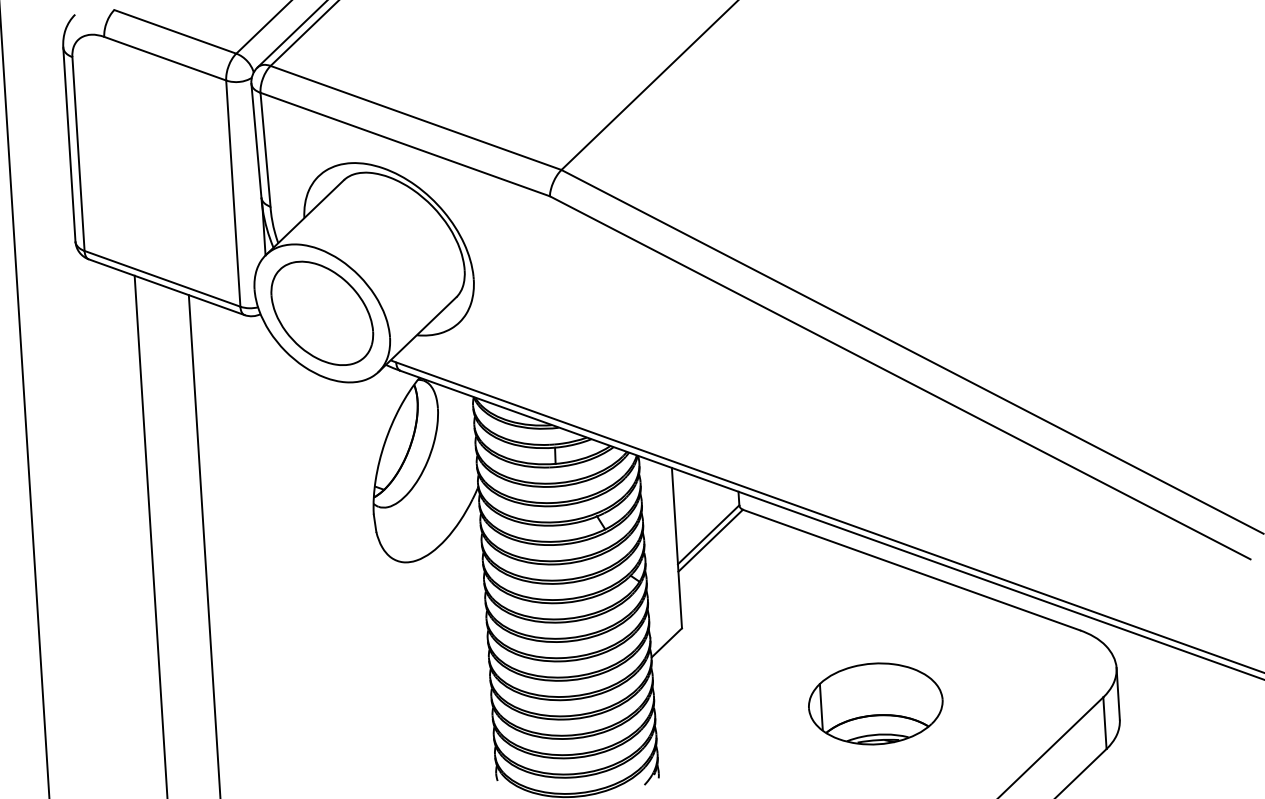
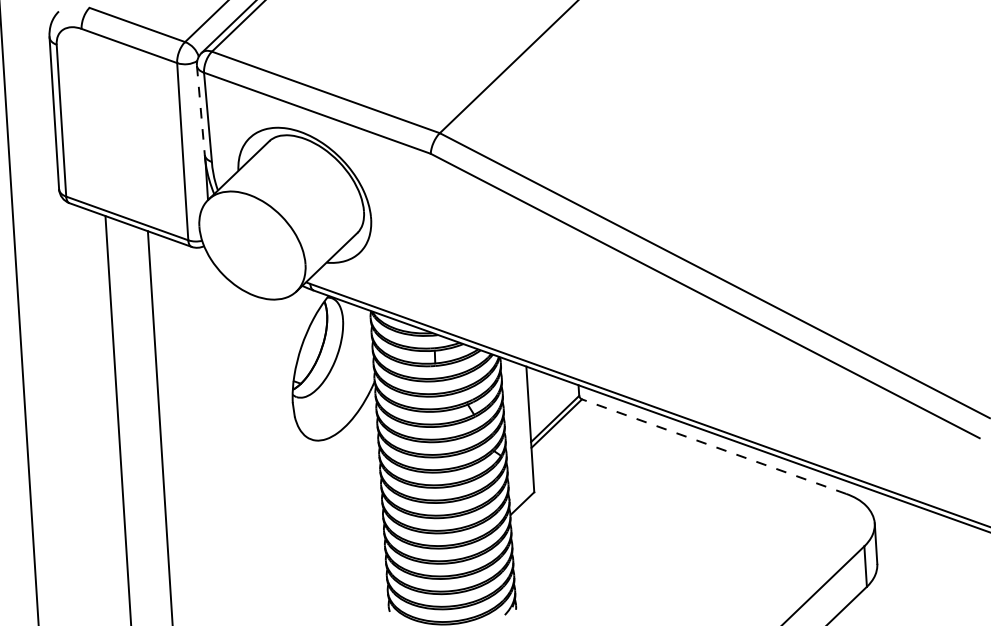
line: (255, 141) -> (200, 110), solid -> dashed
part: (322, 313) -> (252, 245), removed
line: (910, 569) -> (713, 446), solid -> dashed
part: (875, 703) -> (685, 551), removed

